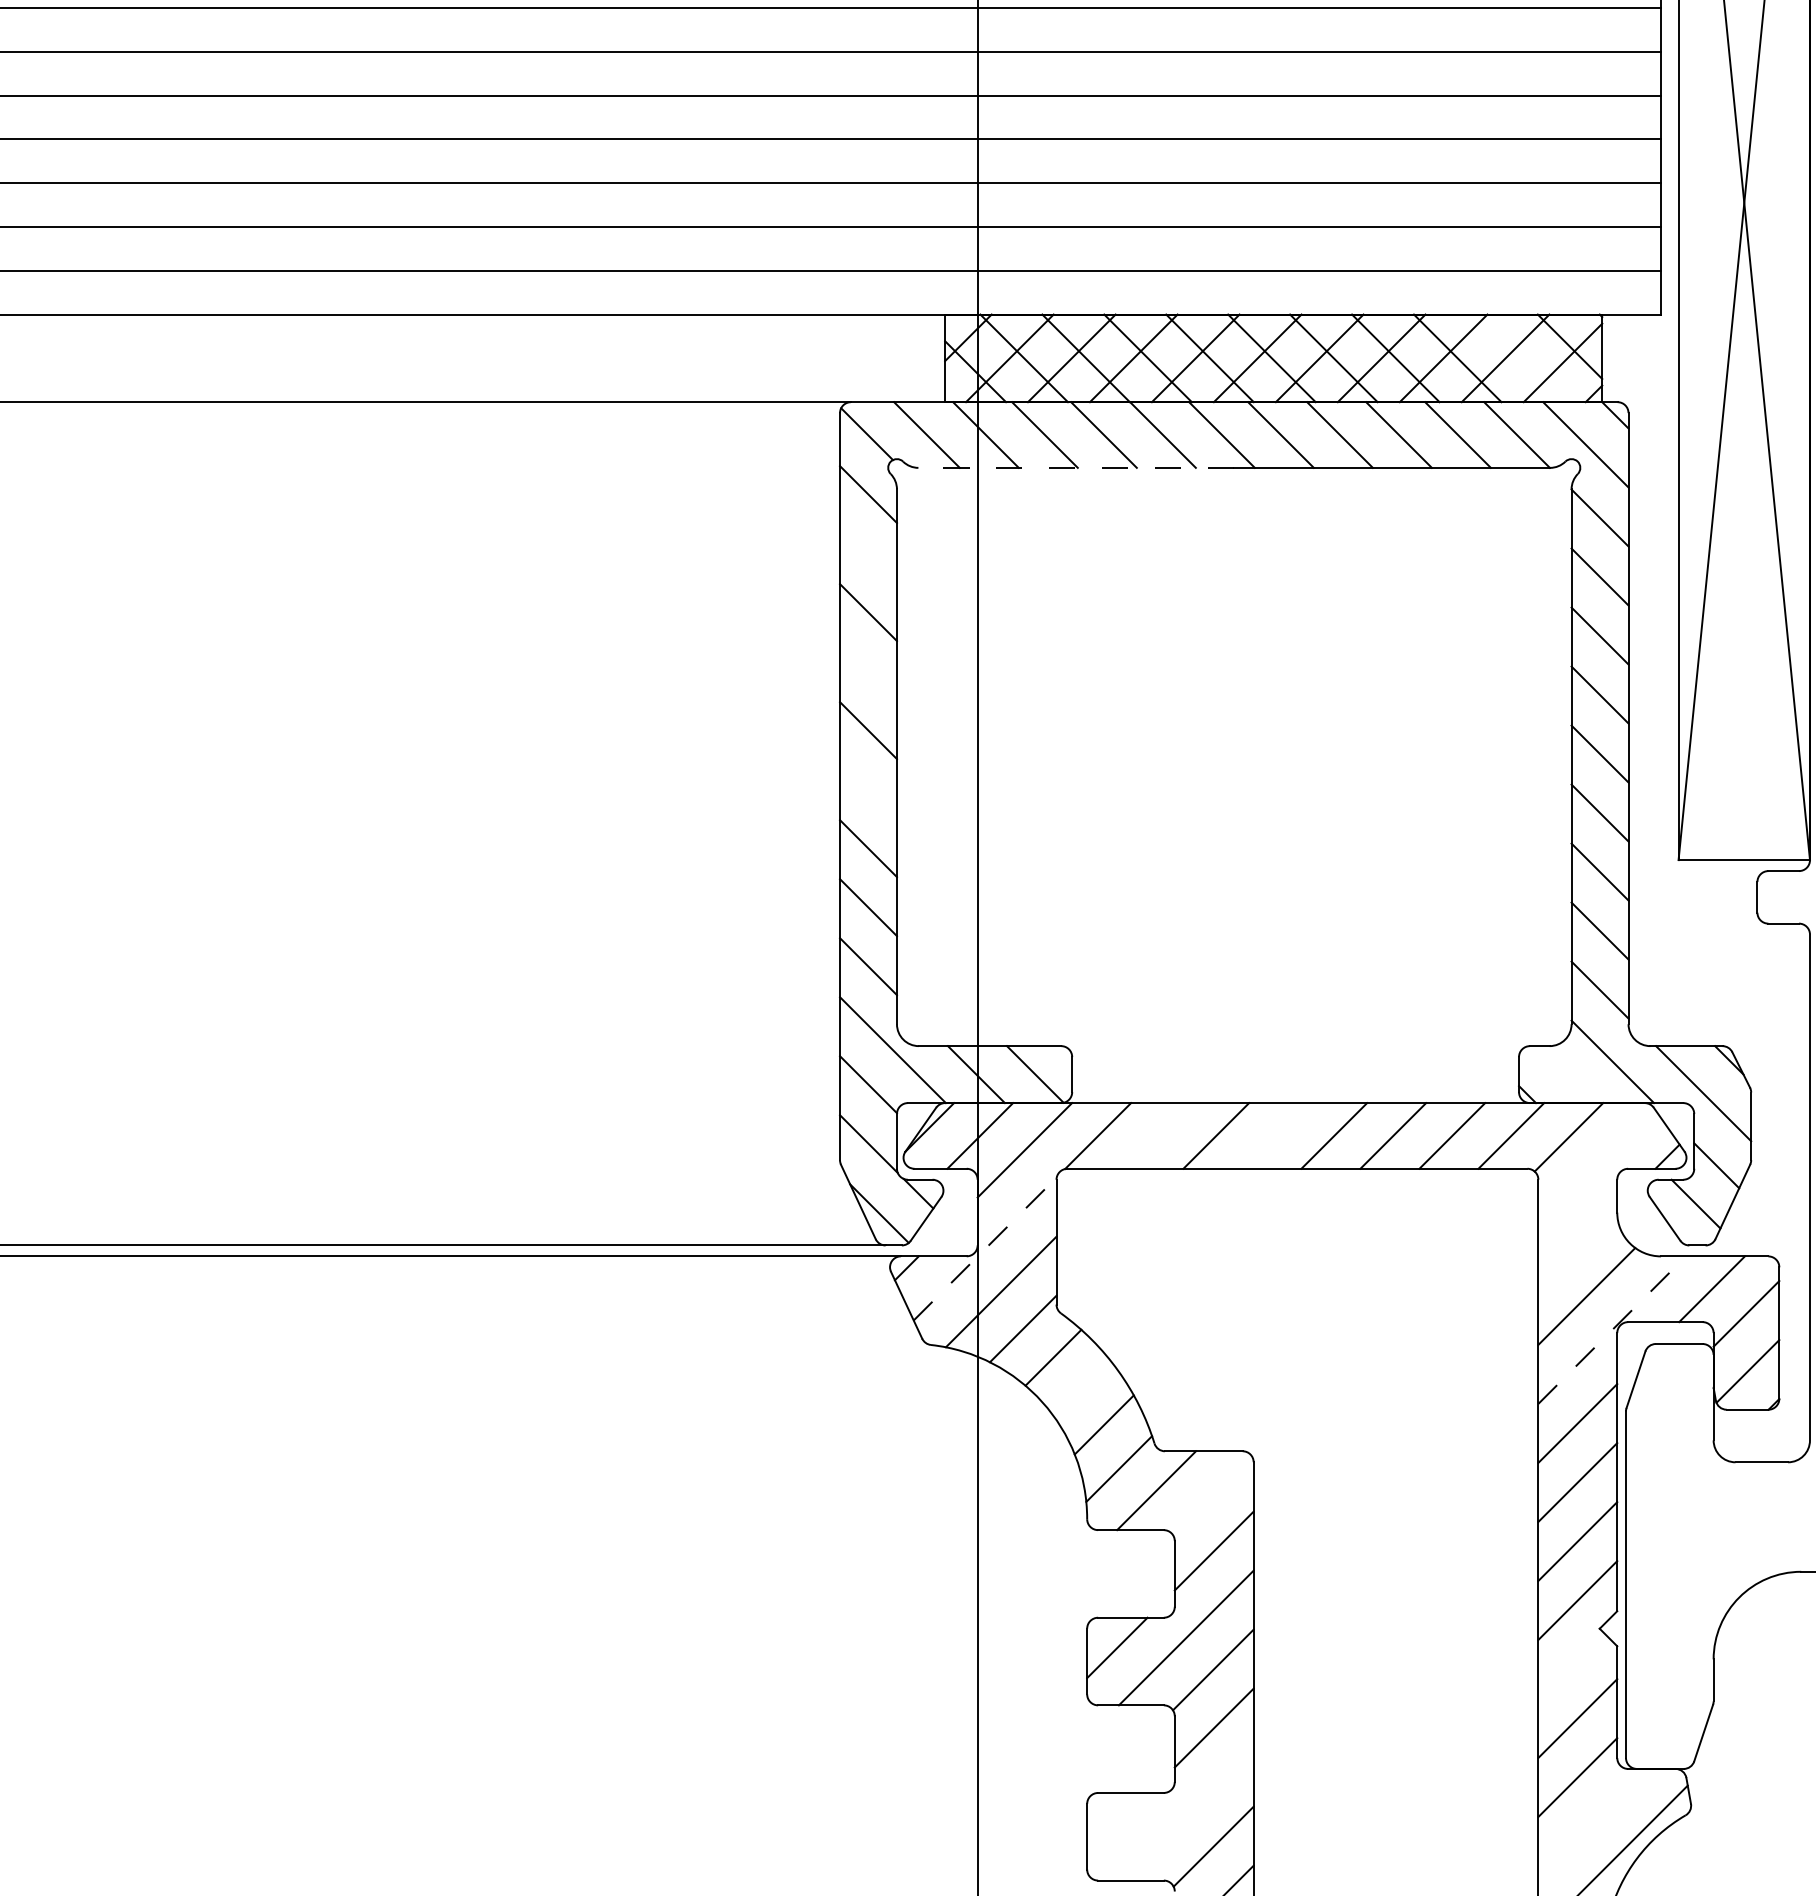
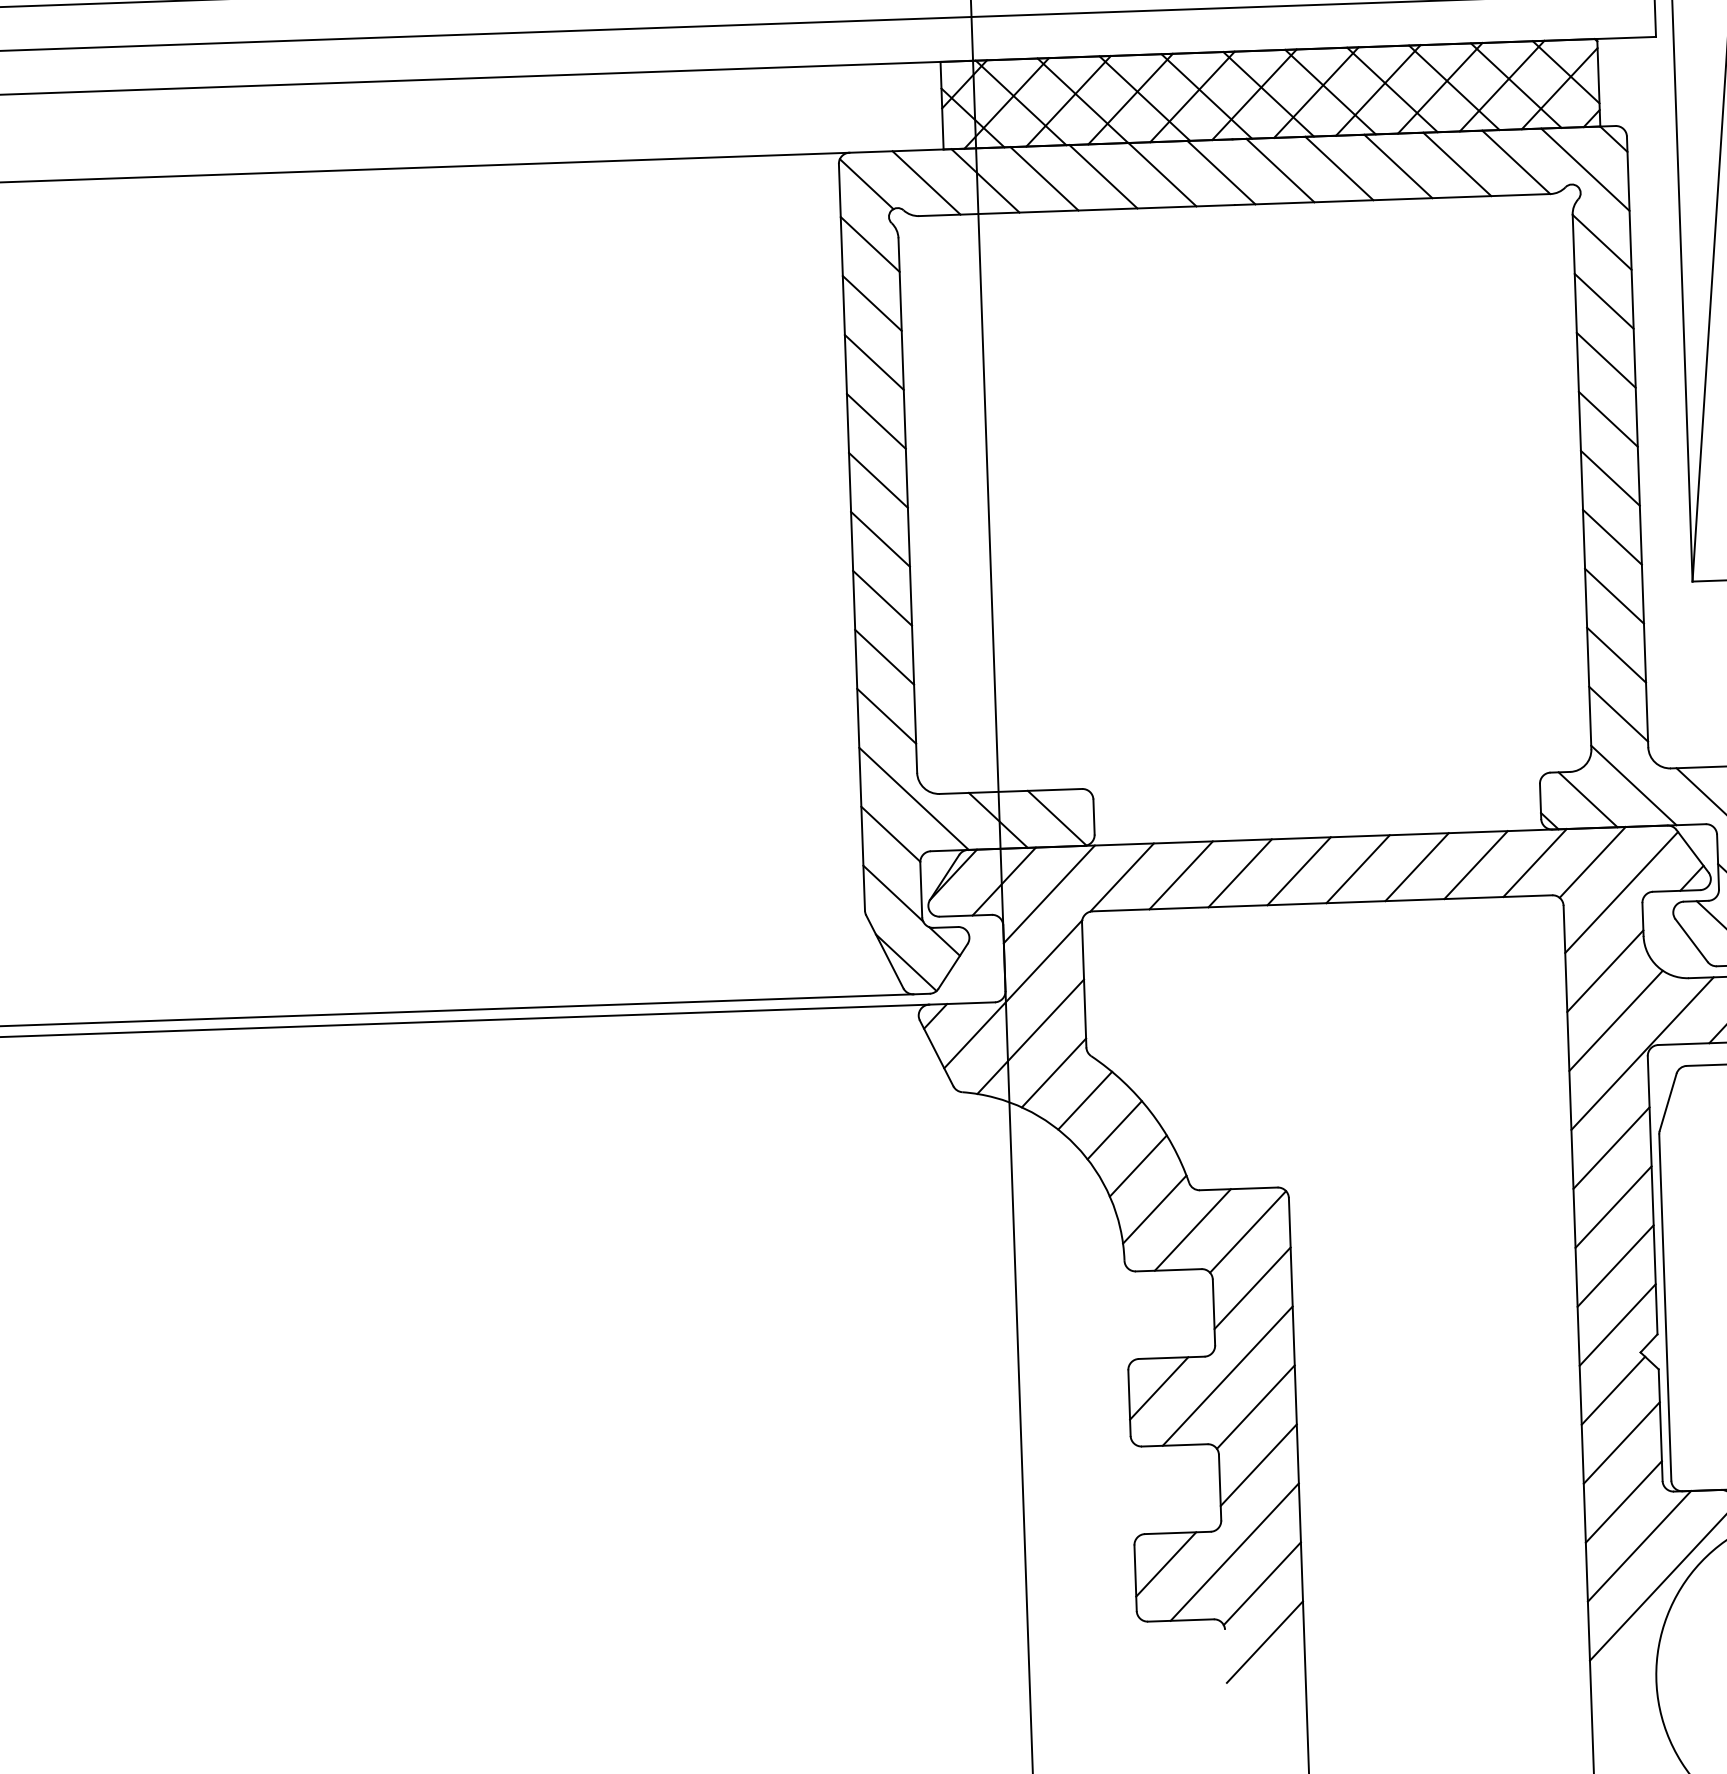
line: (1519, 358) -> (1516, 85), added
line: (1076, 467) -> (1077, 210), dashed -> solid
line: (868, 553) -> (872, 303), added
line: (868, 671) -> (876, 421), added
line: (868, 789) -> (880, 539), added
line: (1566, 1074) -> (1588, 799), added
line: (1157, 1135) -> (1181, 874), added
line: (1275, 1135) -> (1299, 870), added
line: (1596, 1167) -> (1621, 891), added
line: (1577, 1246) -> (1605, 971), added
line: (985, 1248) -> (1013, 993), dashed -> solid
line: (1612, 1329) -> (1642, 1052), dashed -> solid
line: (1081, 1388) -> (1114, 1130), added
line: (1211, 1494) -> (1247, 1231), added
line: (1571, 1665) -> (1613, 1390), added
line: (1186, 1813) -> (1234, 1551), added
line: (1591, 1822) -> (1639, 1546), added
line: (1118, 1823) -> (1166, 1563), added

